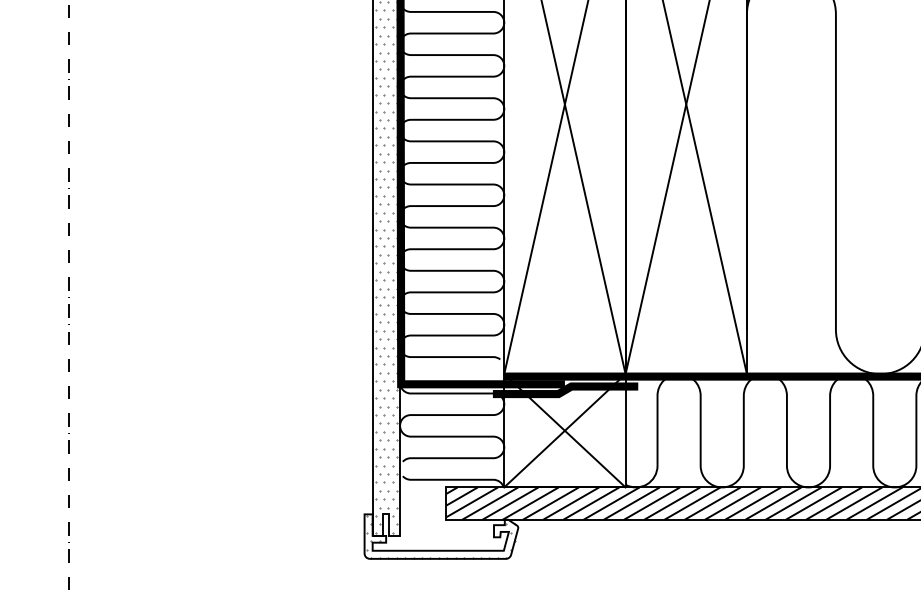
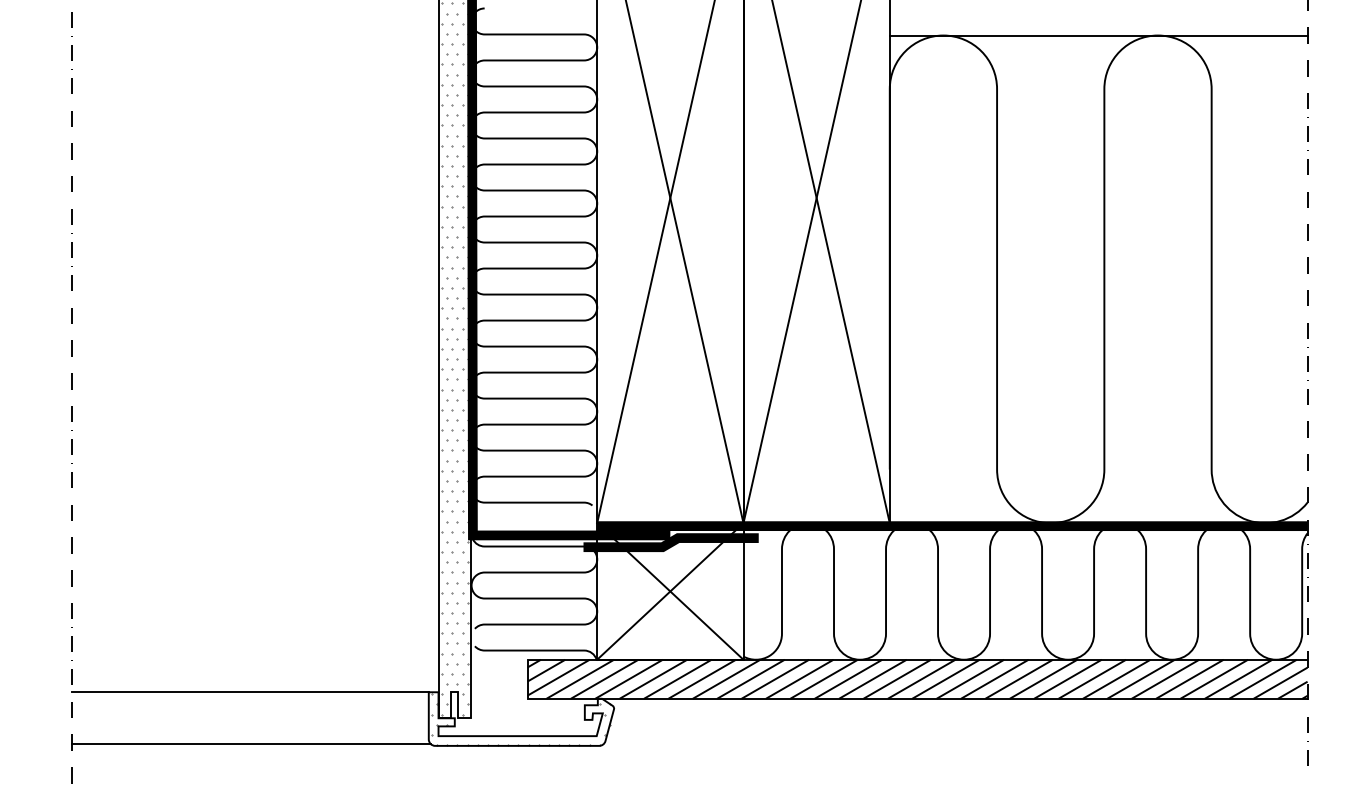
line: (216, 514) -> (250, 692), added
line: (217, 557) -> (251, 744), added

